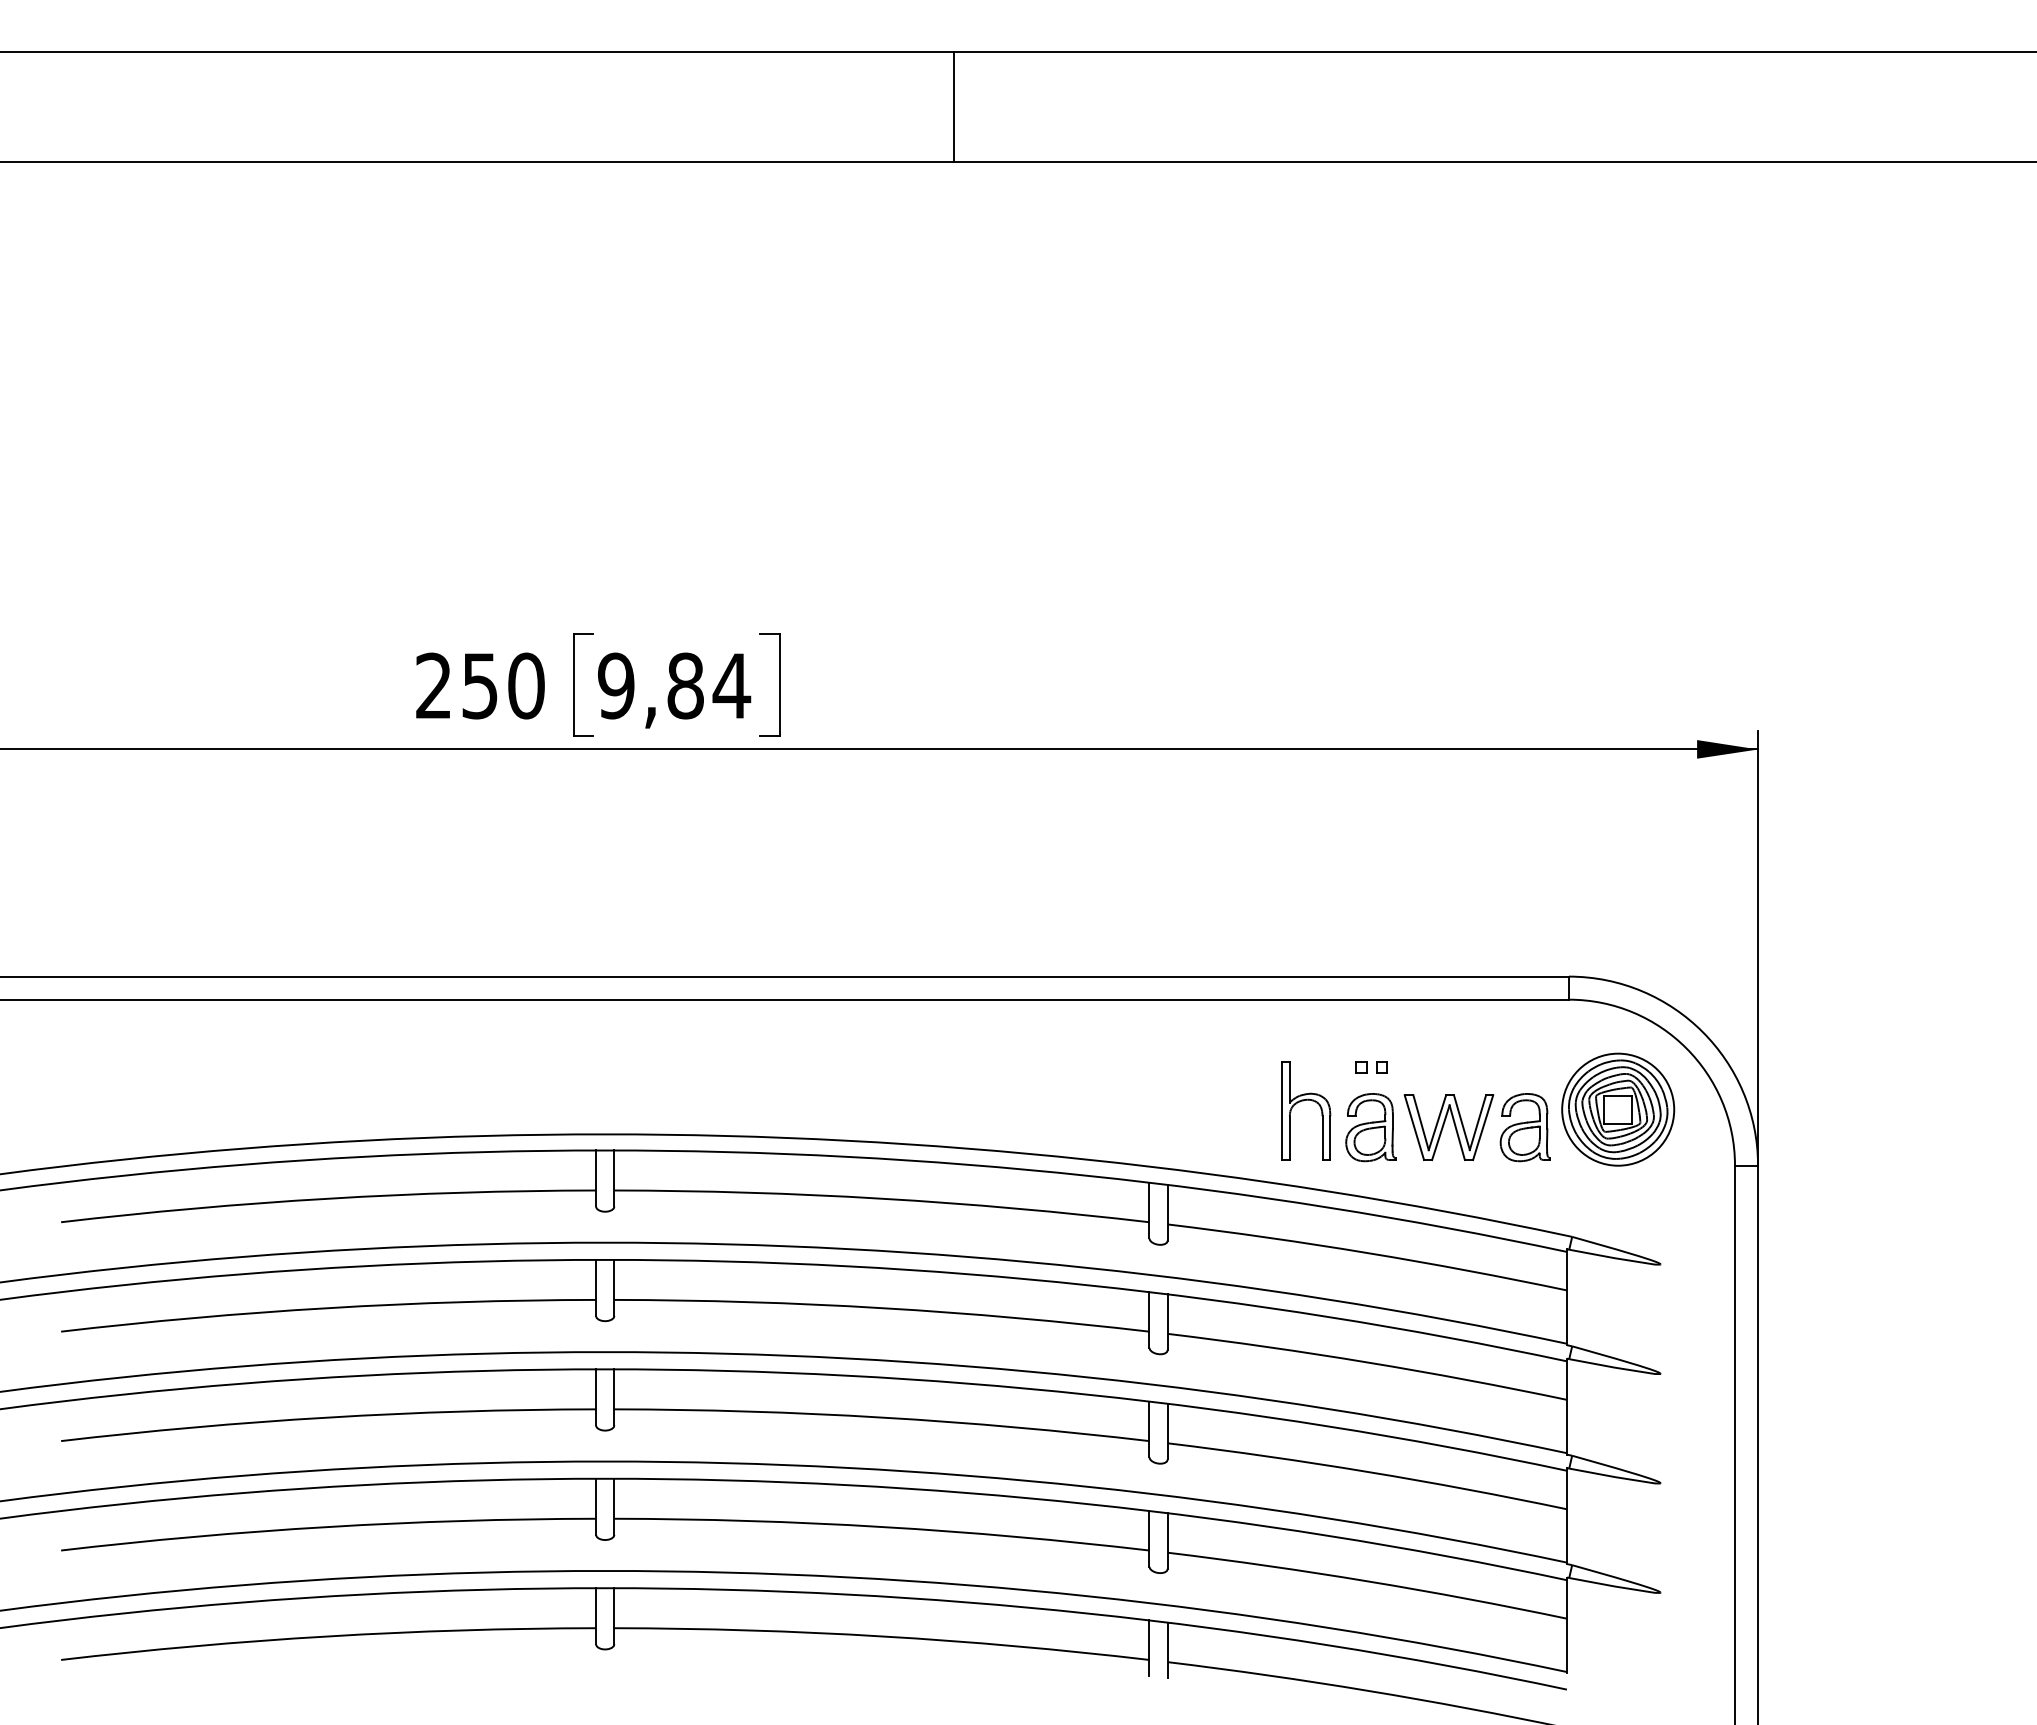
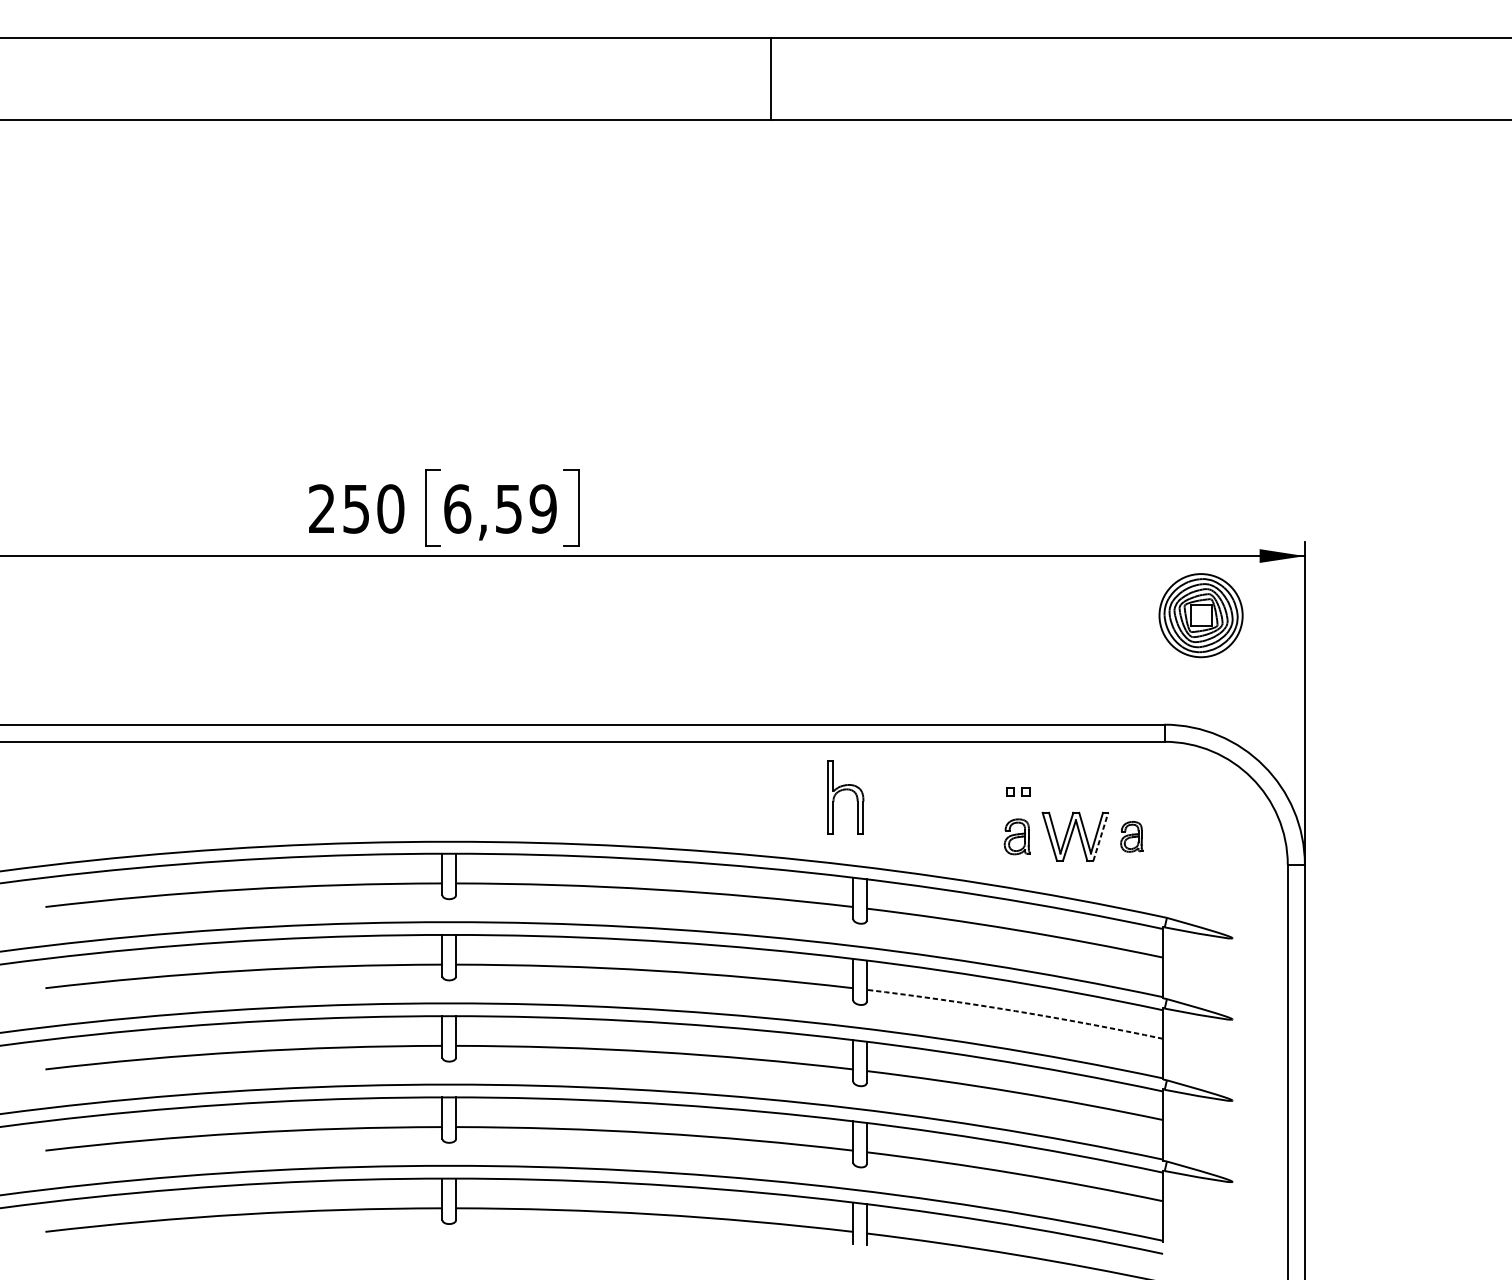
line: (954, 106) -> (771, 78), moved
text: (674, 685) -> (500, 508), 9,84 -> 6,59
part: (1303, 1101) -> (843, 790), moved
part: (1618, 1109) -> (1201, 615), moved
part: (1370, 1127) -> (1017, 836), size x0.7
line: (1483, 1127) -> (1101, 836), solid -> dashed
part: (1524, 1127) -> (1131, 836), size x0.6
arc: (1368, 1362) -> (1015, 1011), solid -> dashed

